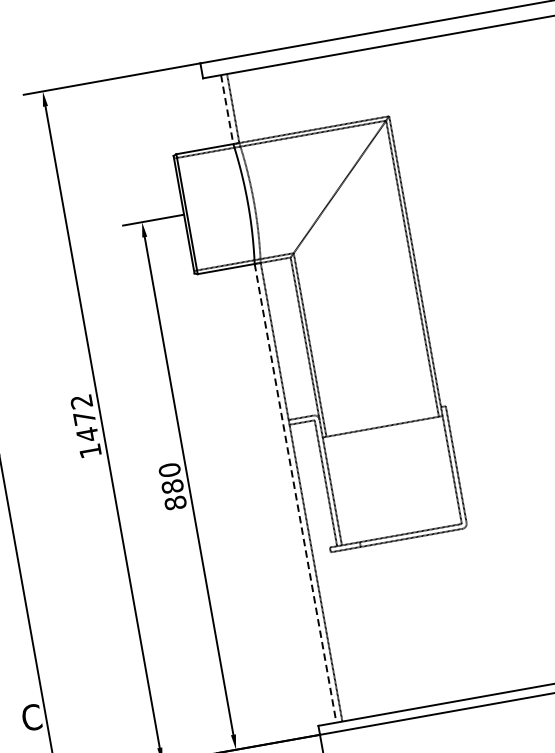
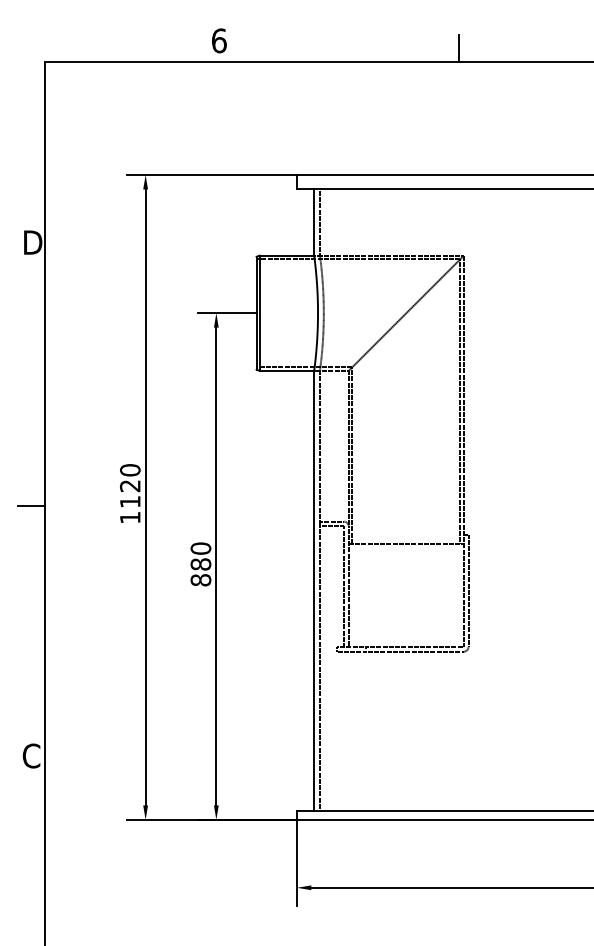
line: (227, 110) -> (314, 223), dashed -> solid
text: (84, 418) -> (130, 486), 1472 -> 1120
line: (295, 493) -> (314, 591), dashed -> solid

